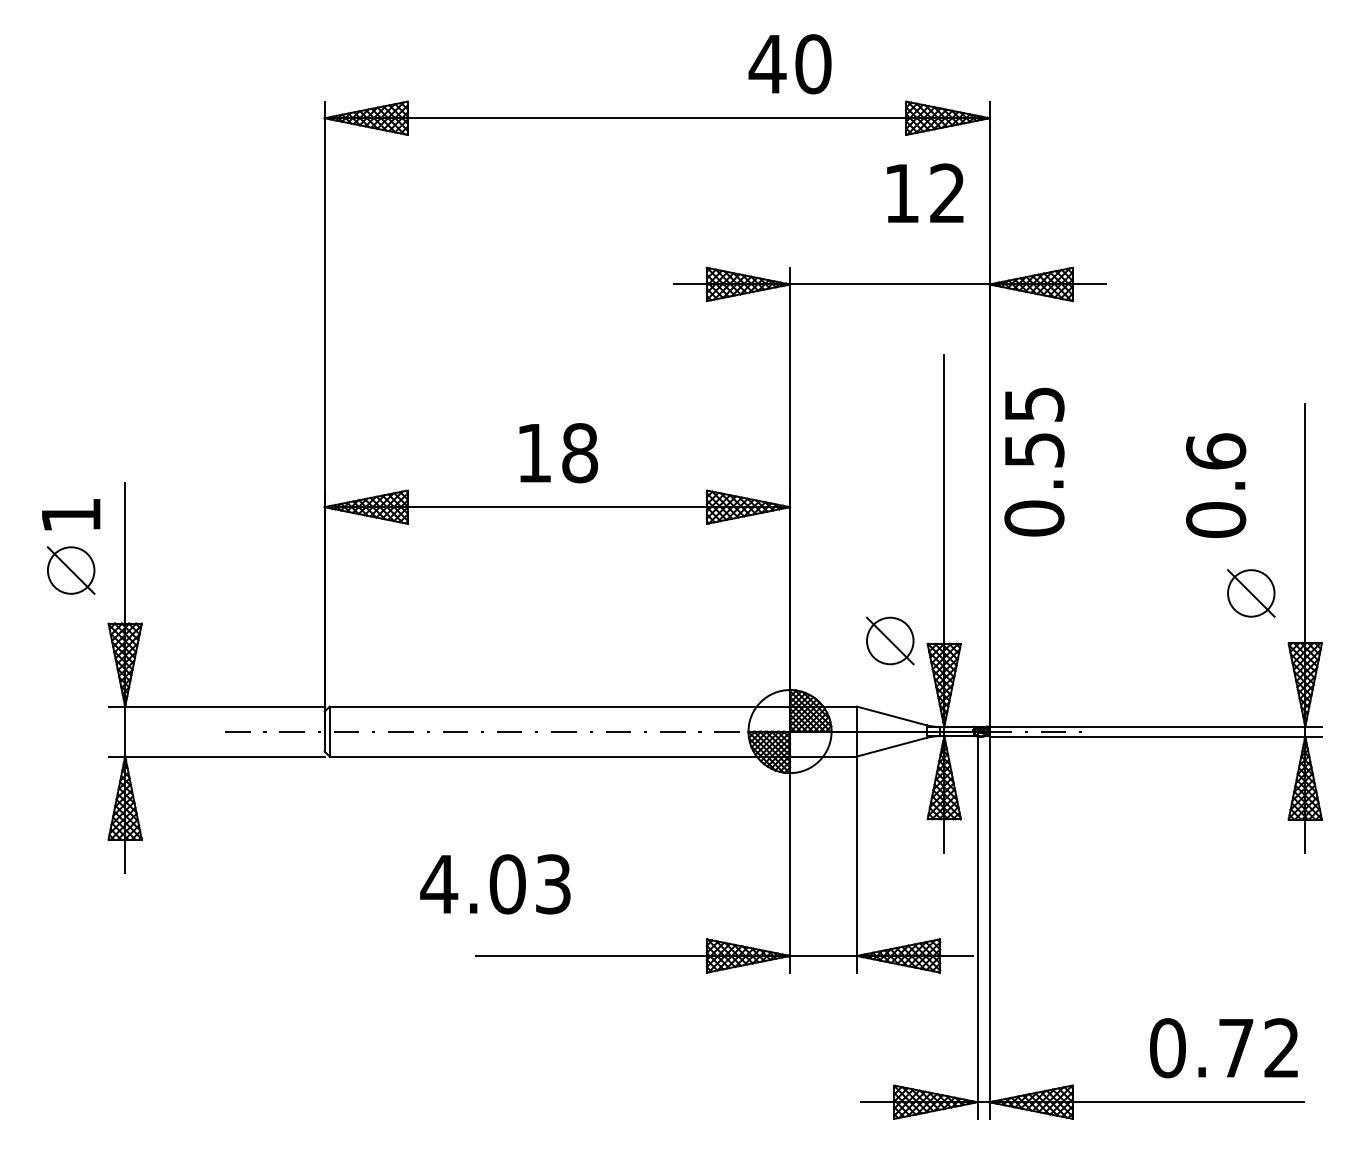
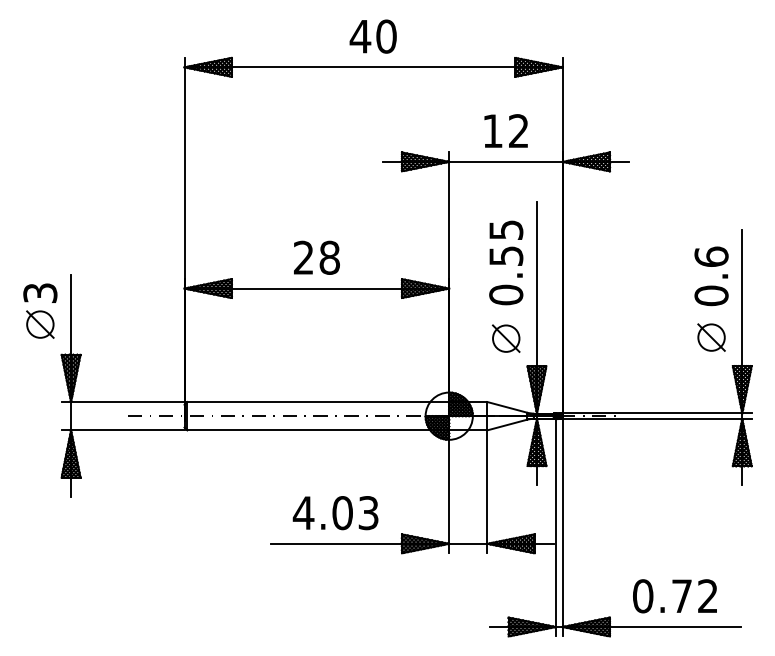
text: (788, 63) -> (372, 36), moved
text: (924, 192) -> (505, 130), moved
text: (533, 452) -> (303, 257), 18 -> 28
text: (1034, 461) -> (506, 262), moved
text: (1215, 485) -> (711, 276), moved
text: (71, 514) -> (40, 292), 1 -> 3
part: (890, 640) -> (506, 338), moved
text: (495, 885) -> (335, 513), moved
text: (1223, 1048) -> (674, 596), moved

